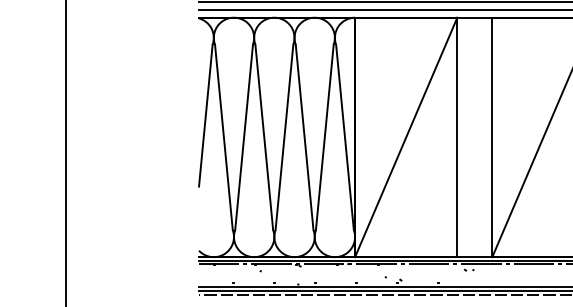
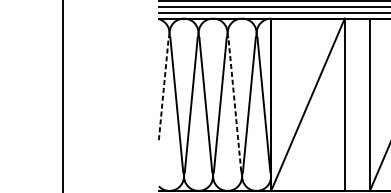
line: (205, 115) -> (163, 89), solid -> dashed
line: (304, 136) -> (234, 104), solid -> dashed

